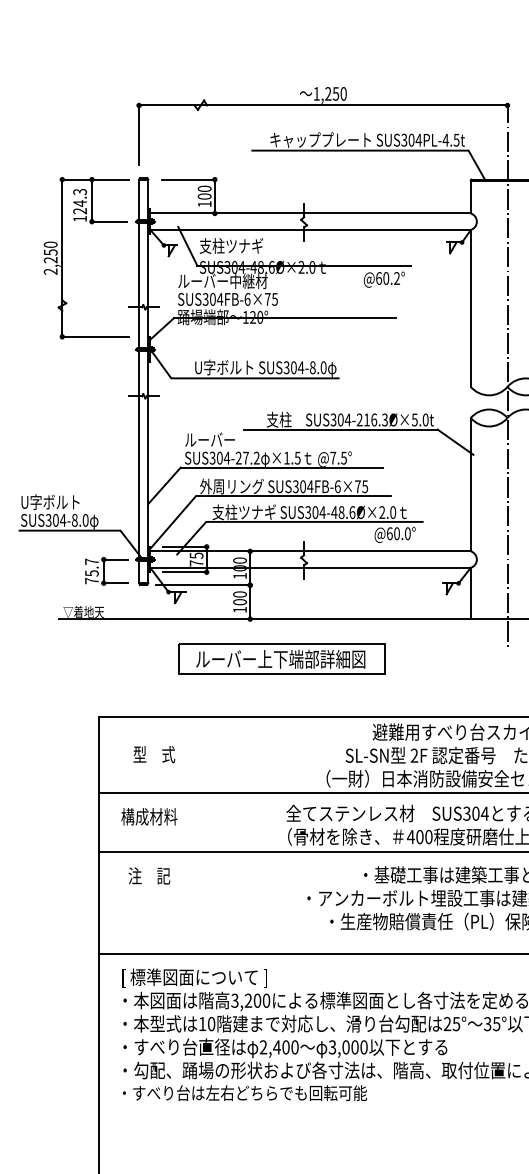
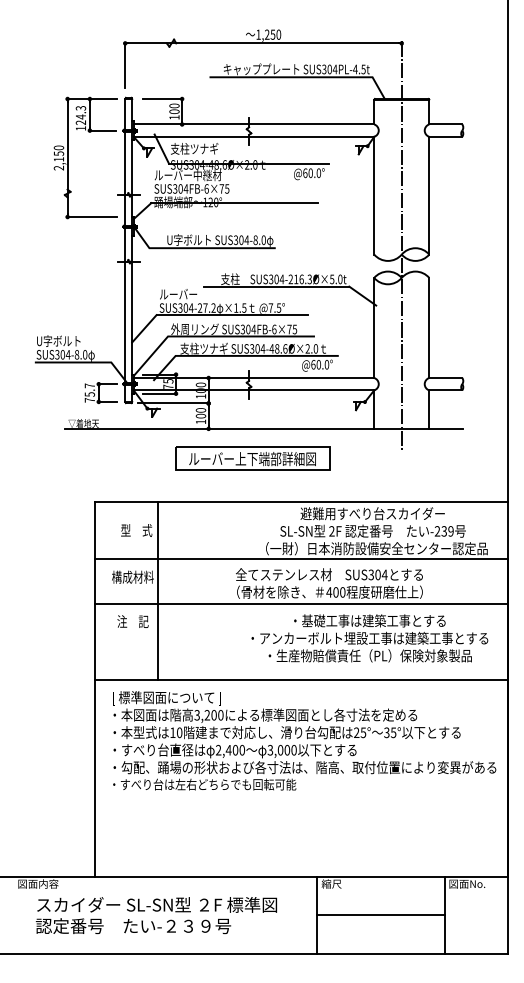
text: (50, 260) -> (58, 159), 2,250 -> 2,150
text: (396, 277) -> (318, 172), @60.2° -> @60.0°
part: (280, 658) -> (252, 458), moved
line: (183, 835) -> (158, 591), added

